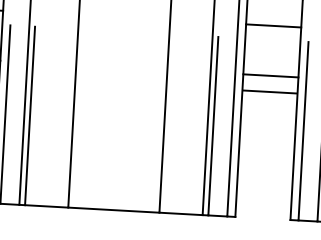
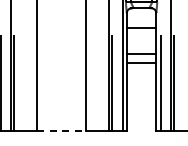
line: (115, 209) -> (62, 130), solid -> dashed

